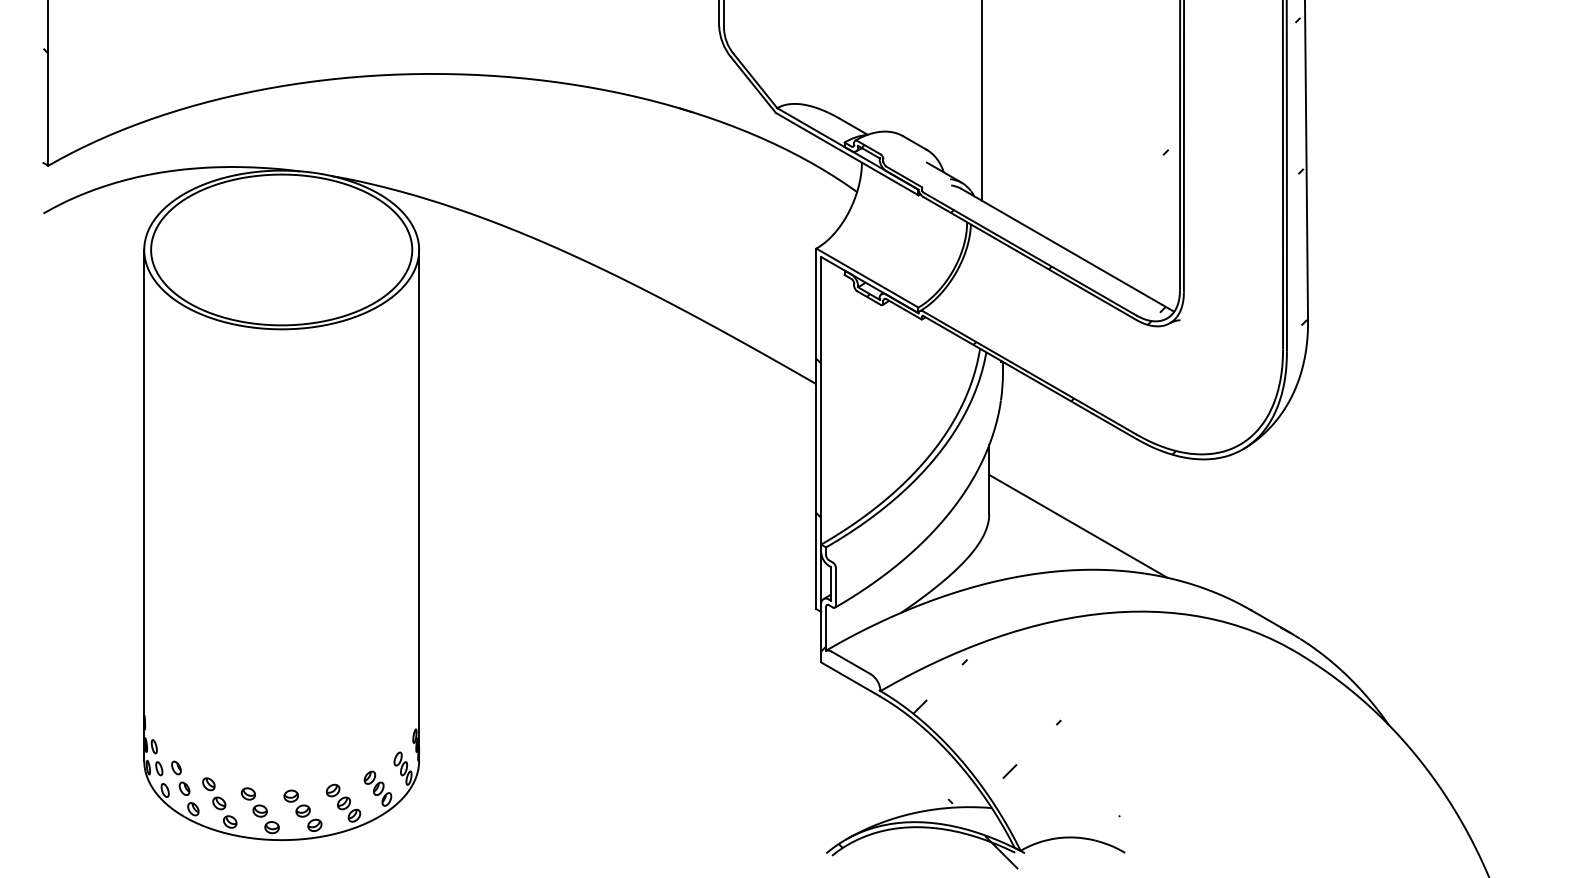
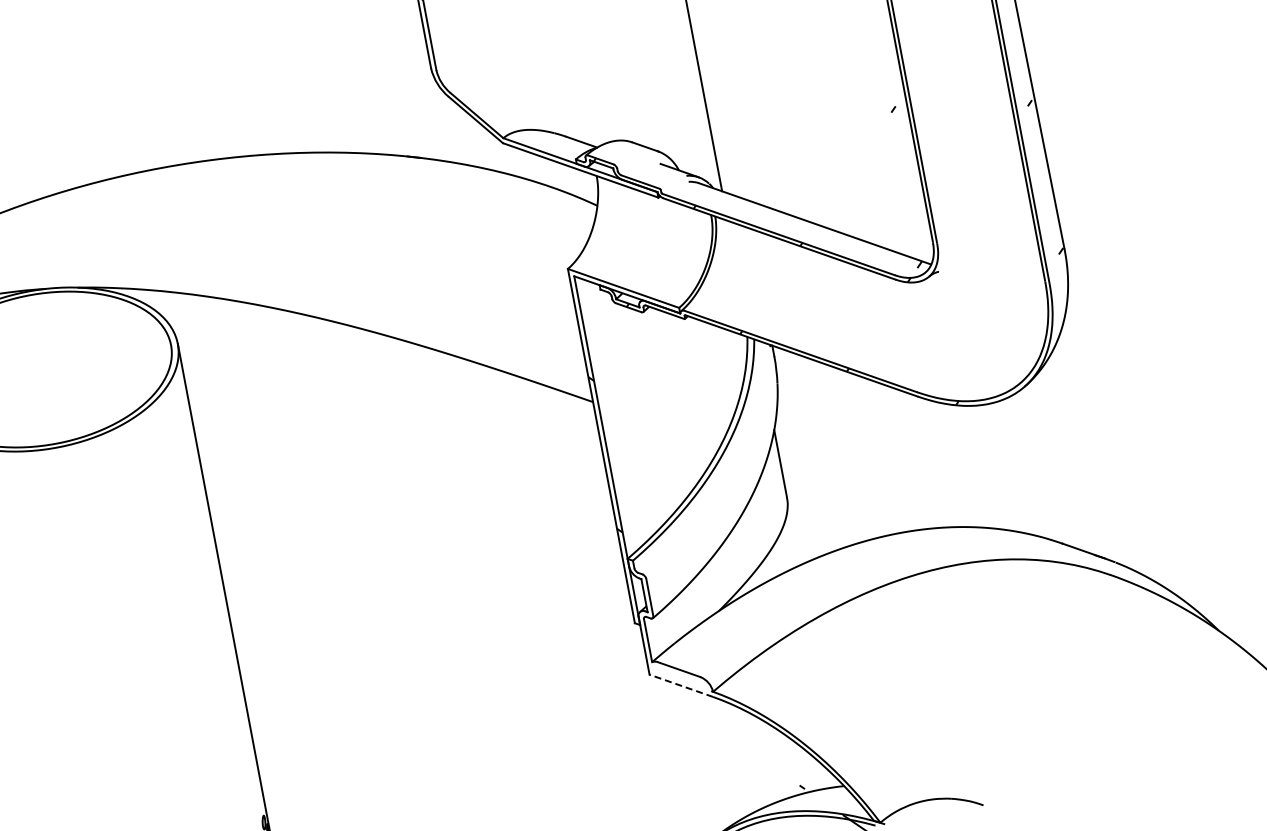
line: (1078, 525) -> (876, 492), removed
line: (850, 679) -> (681, 686), solid -> dashed
hatch: (970, 731) -> (809, 714), removed

